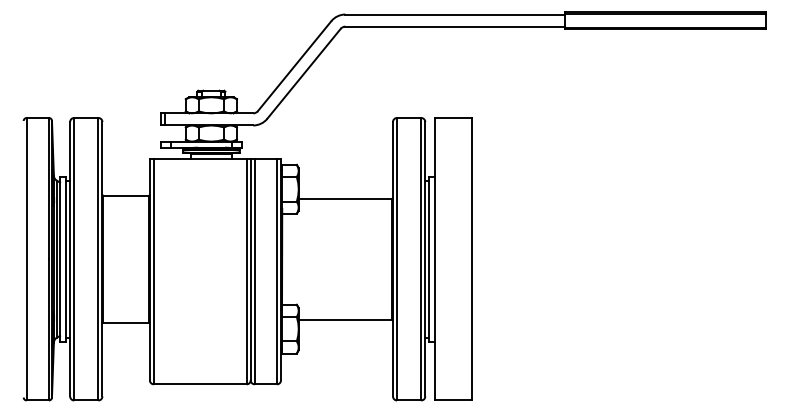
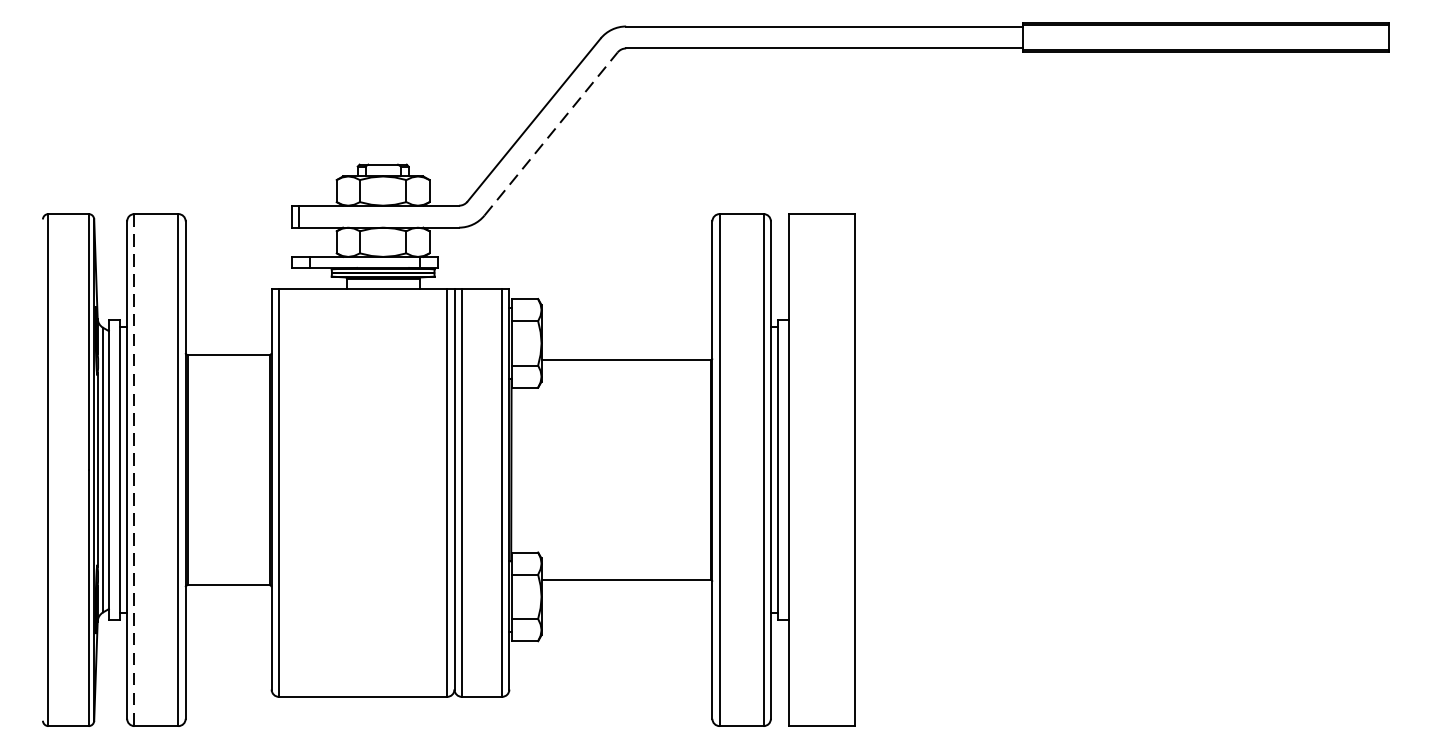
line: (304, 73) -> (551, 133), solid -> dashed
line: (74, 259) -> (135, 470), solid -> dashed

